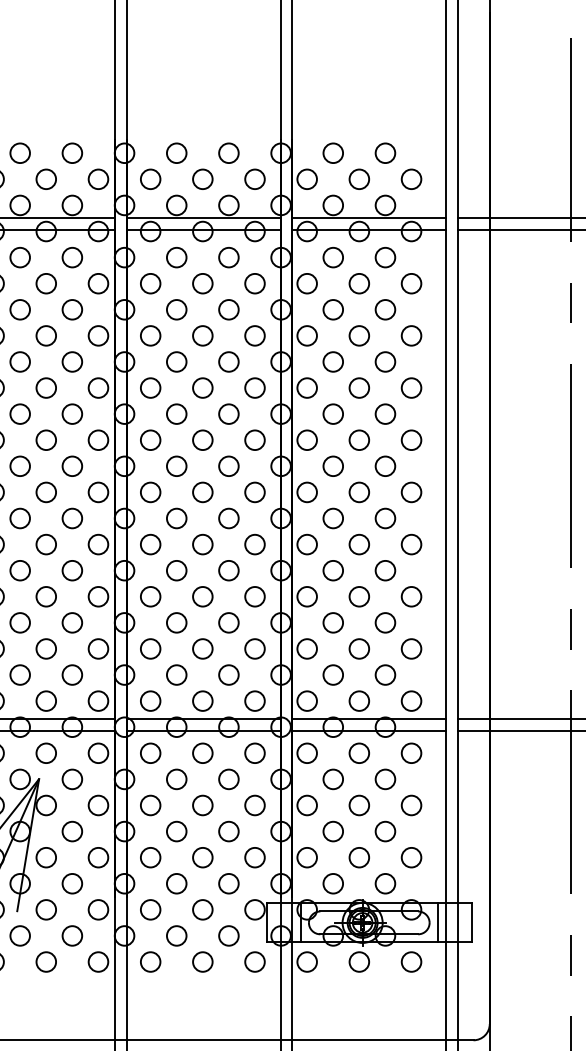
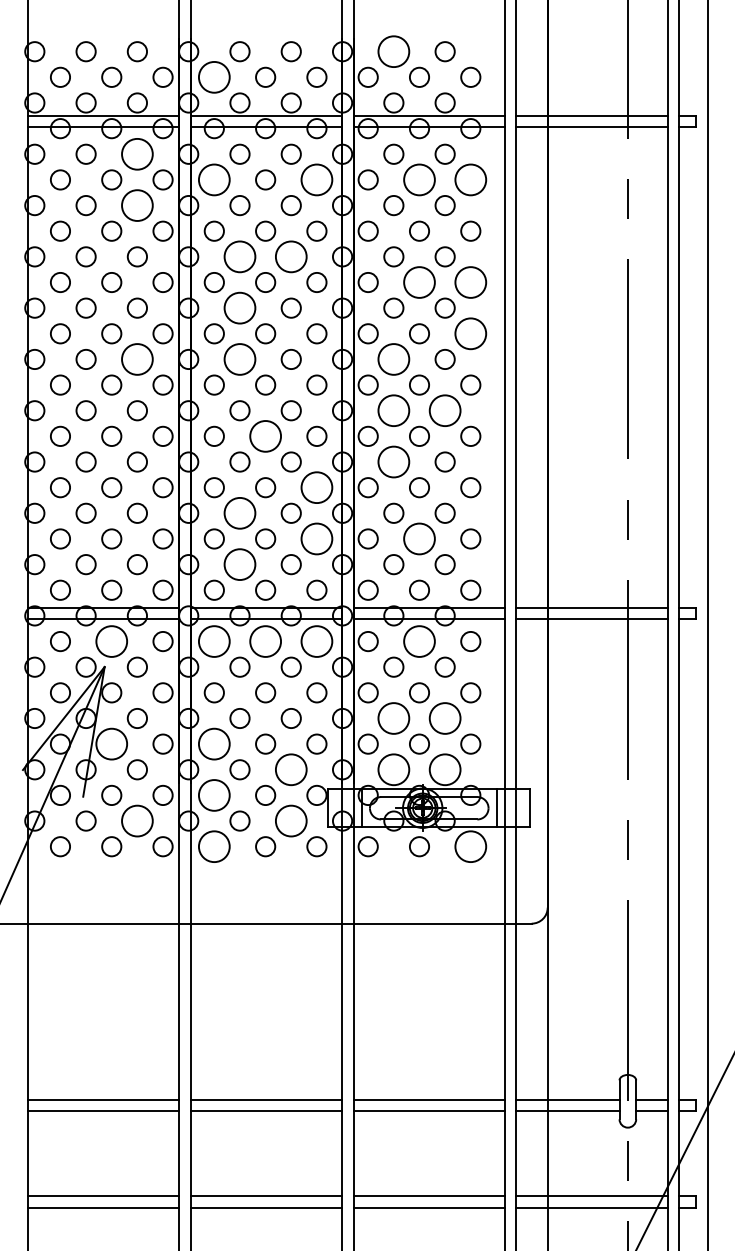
circle: (332, 153) -> (393, 51), size x1.6
circle: (149, 178) -> (213, 76), size x1.6
circle: (72, 256) -> (137, 153), size x1.6
circle: (149, 283) -> (213, 179), size x1.6
circle: (254, 283) -> (316, 179), size x1.6
circle: (359, 283) -> (419, 179), size x1.6
circle: (411, 283) -> (470, 179), size x1.6
circle: (72, 309) -> (137, 205), size x1.6
circle: (176, 361) -> (239, 256), size x1.6
circle: (228, 361) -> (290, 256), size x1.6
circle: (359, 388) -> (419, 282), size x1.6
circle: (411, 388) -> (470, 282), size x1.6
circle: (176, 413) -> (239, 307), size x1.6
circle: (411, 439) -> (470, 333), size x1.6
circle: (72, 466) -> (137, 359), size x1.6
circle: (176, 466) -> (239, 359), size x1.6
circle: (332, 466) -> (393, 359), size x1.6
circle: (332, 518) -> (393, 410), size x1.6
circle: (384, 518) -> (444, 410), size x1.6
circle: (202, 544) -> (265, 436), size x1.6
circle: (332, 570) -> (393, 461), size x1.6
circle: (254, 596) -> (316, 487), size x1.6
circle: (176, 622) -> (239, 512), size x1.6
circle: (254, 648) -> (316, 538), size x1.6
circle: (359, 648) -> (419, 538), size x1.6
circle: (176, 674) -> (239, 564), size x1.6
circle: (46, 753) -> (111, 641), size x1.6
circle: (149, 753) -> (213, 641), size x1.6
circle: (202, 753) -> (265, 641), size x1.6
circle: (254, 753) -> (316, 641), size x1.6
circle: (359, 753) -> (419, 641), size x1.6
circle: (332, 831) -> (393, 718), size x1.6
circle: (384, 831) -> (444, 718), size x1.6
circle: (46, 857) -> (111, 743), size x1.6
circle: (149, 857) -> (213, 743), size x1.6
circle: (228, 883) -> (290, 769), size x1.6
circle: (332, 883) -> (393, 769), size x1.6
circle: (384, 883) -> (444, 769), size x1.6
circle: (149, 909) -> (213, 795), size x1.6
circle: (72, 935) -> (137, 820), size x1.6
circle: (228, 935) -> (290, 820), size x1.6
circle: (149, 961) -> (213, 846), size x1.6
circle: (411, 961) -> (470, 846), size x1.6

